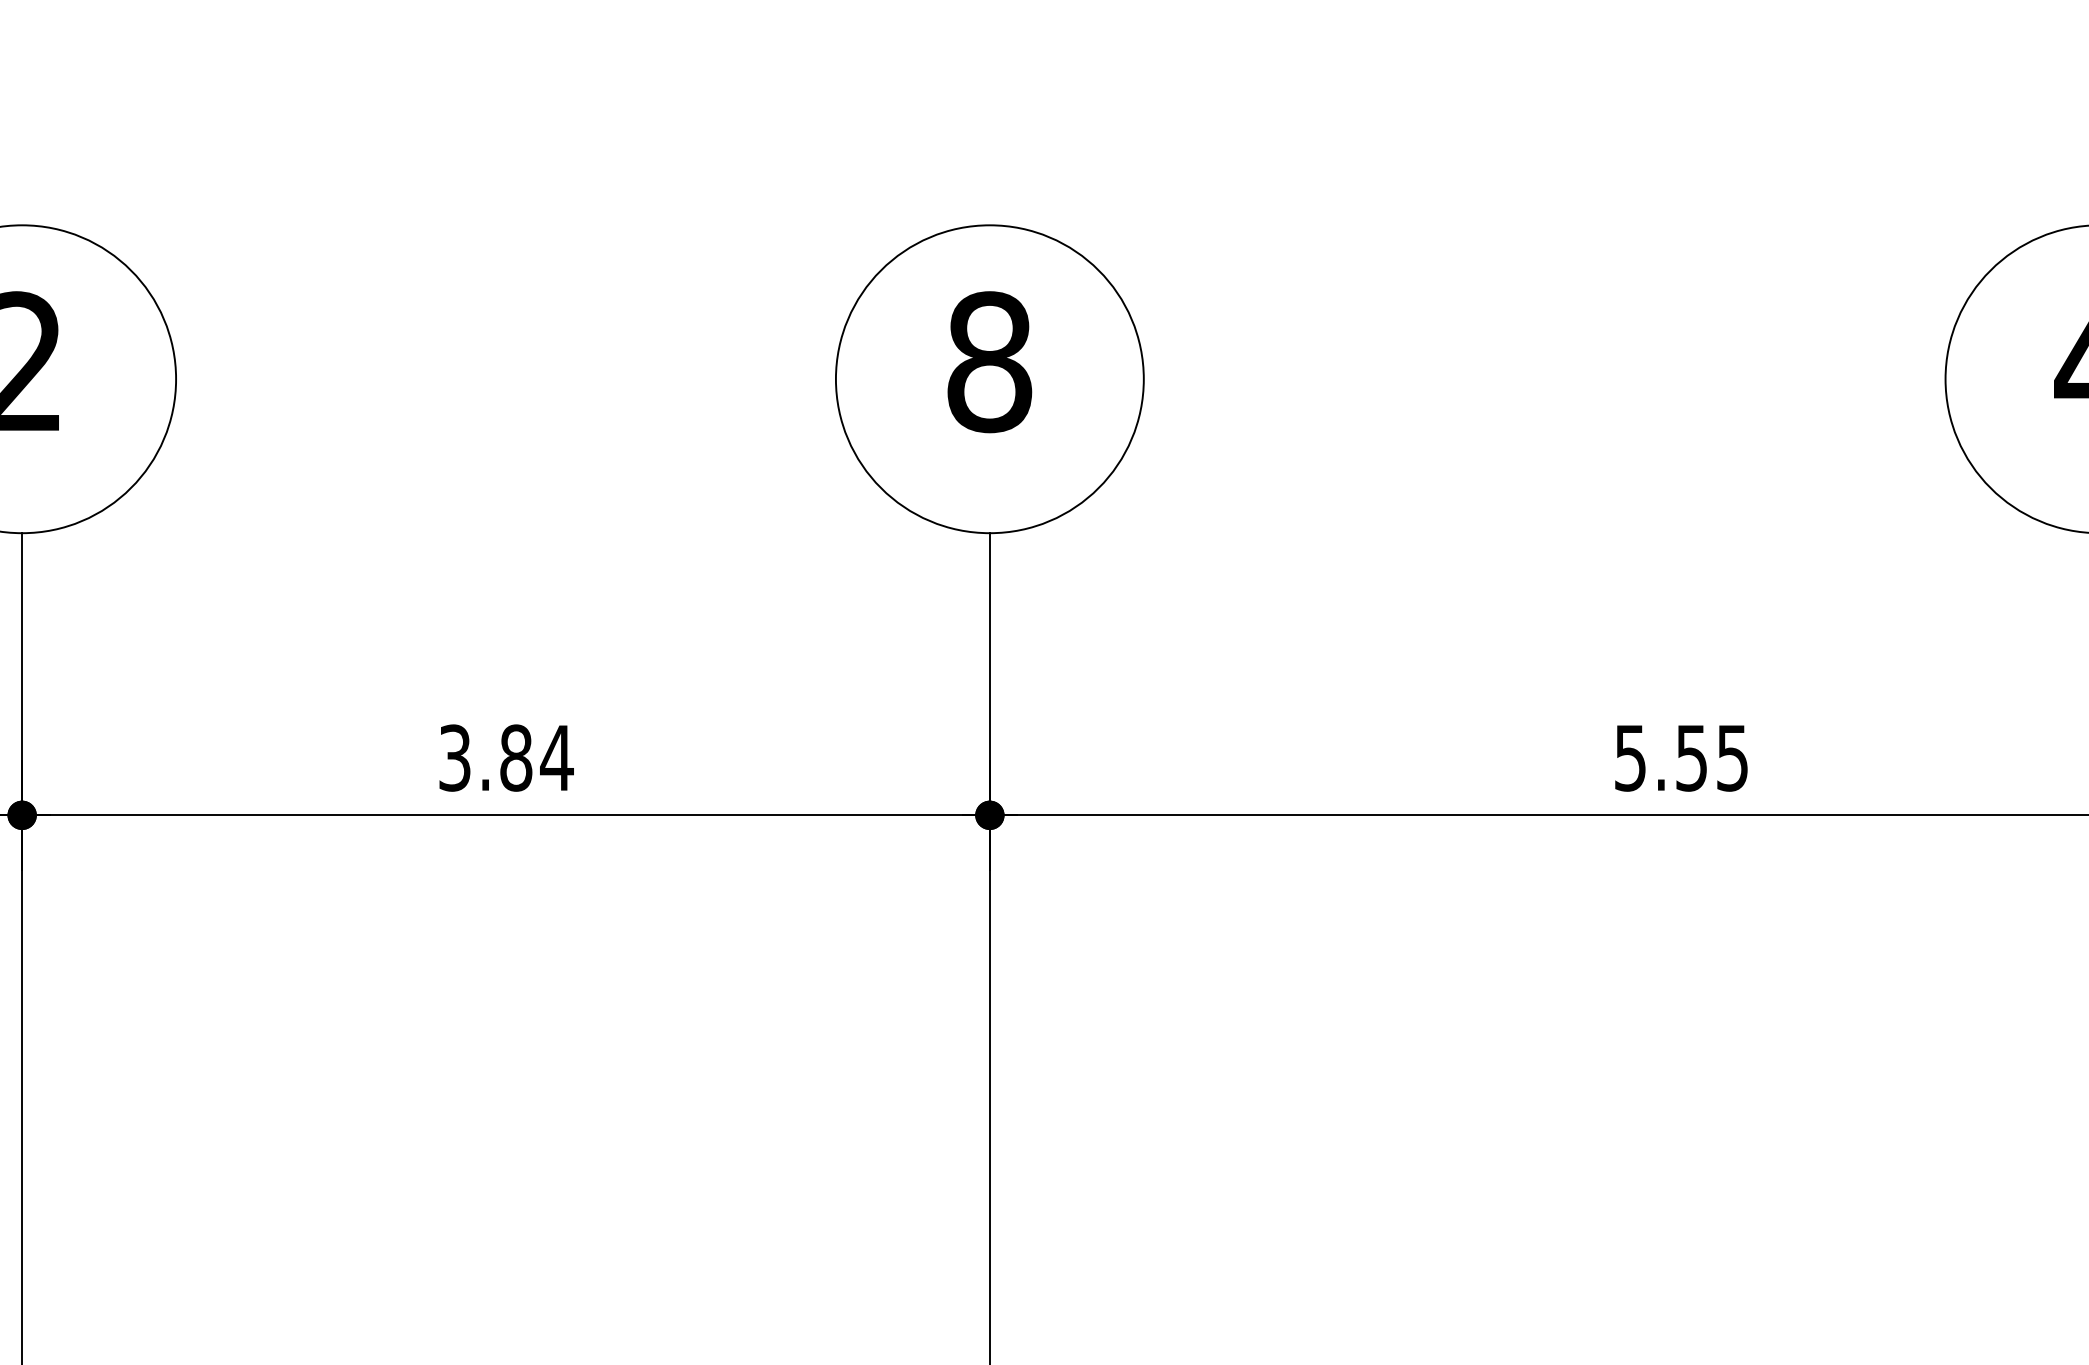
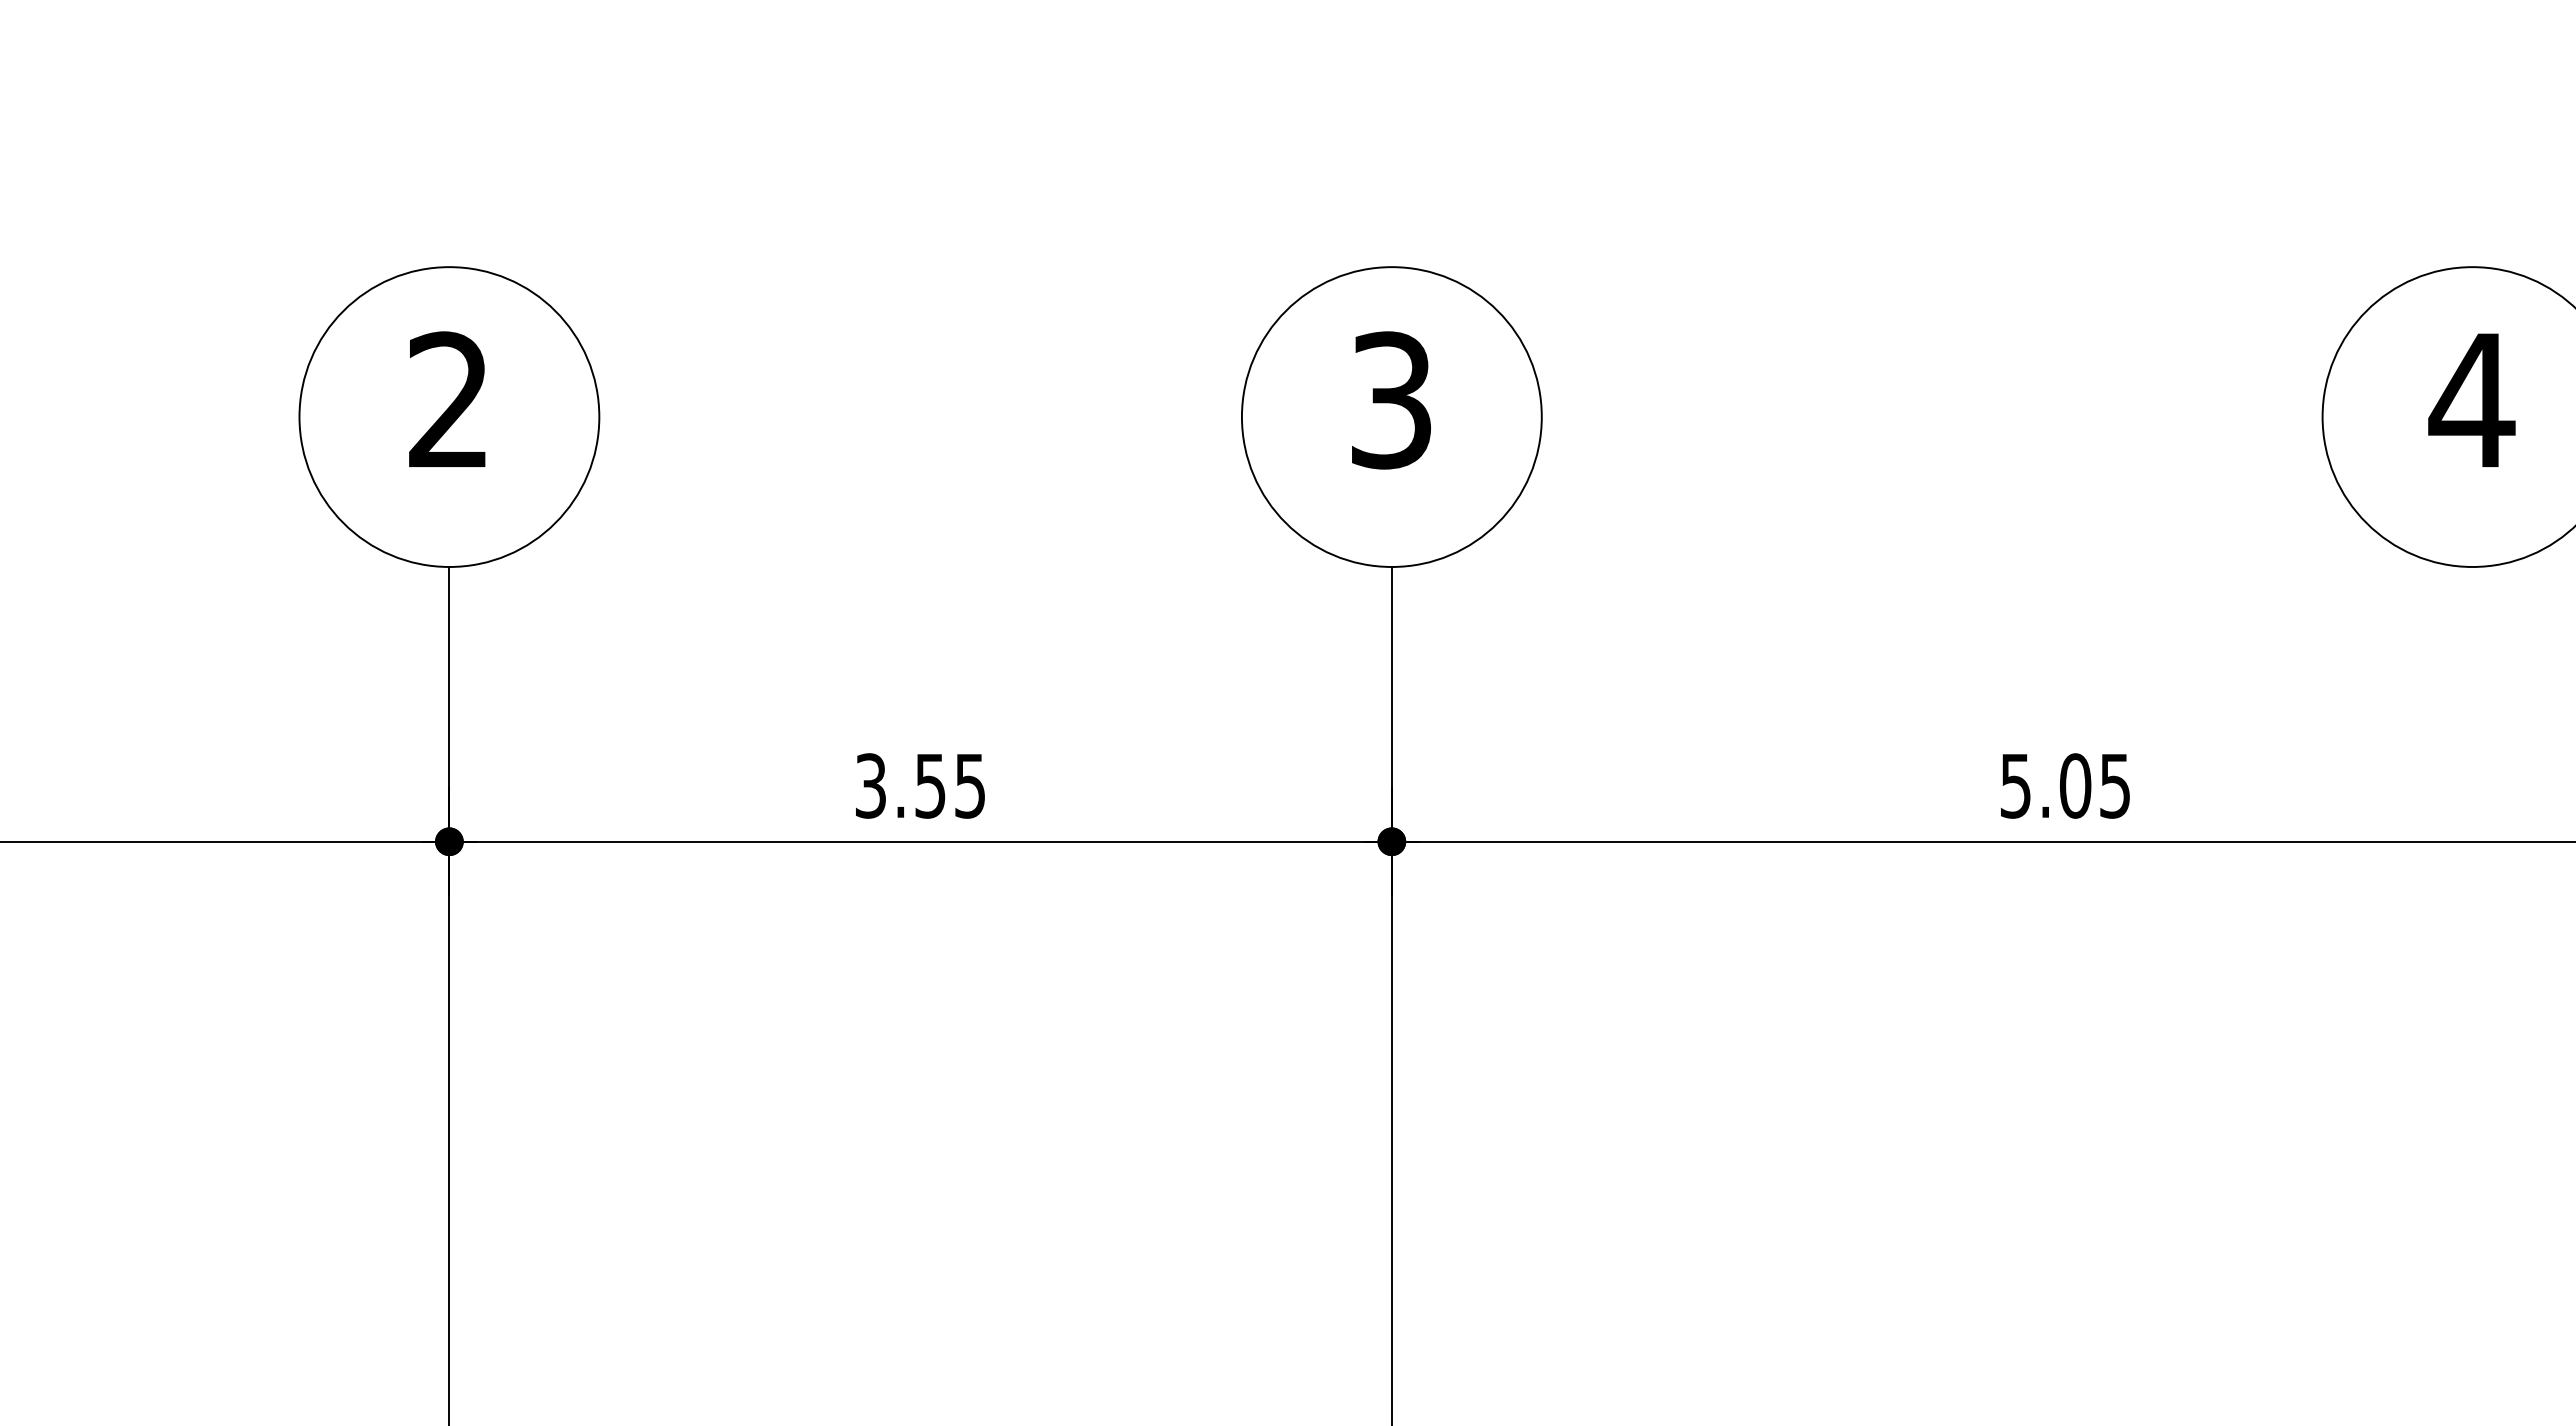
text: (989, 362) -> (1391, 400), 8 -> 3
text: (536, 757) -> (950, 785), 3.84 -> 3.55
text: (1691, 757) -> (2075, 785), 5.55 -> 5.05

